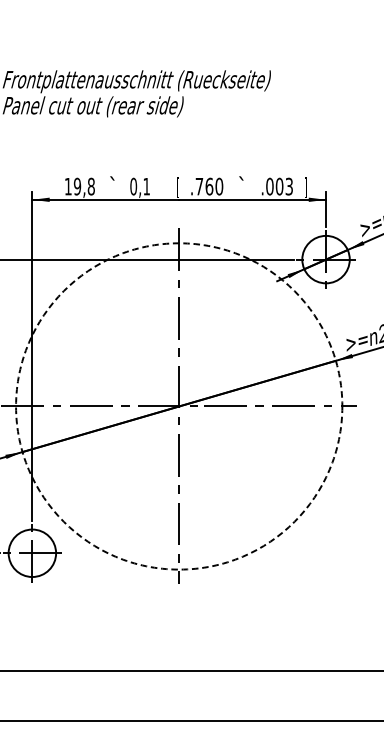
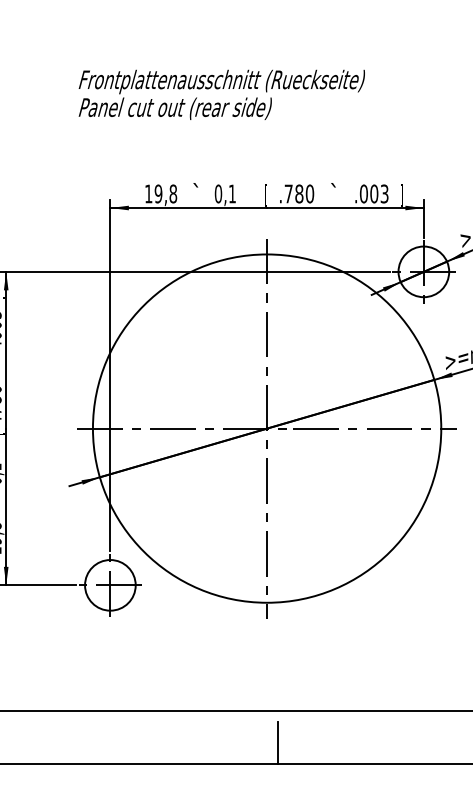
text: (209, 186) -> (299, 193), .760 -> .780
circle: (178, 406) -> (266, 428), dashed -> solid
line: (189, 700) -> (278, 742), added

